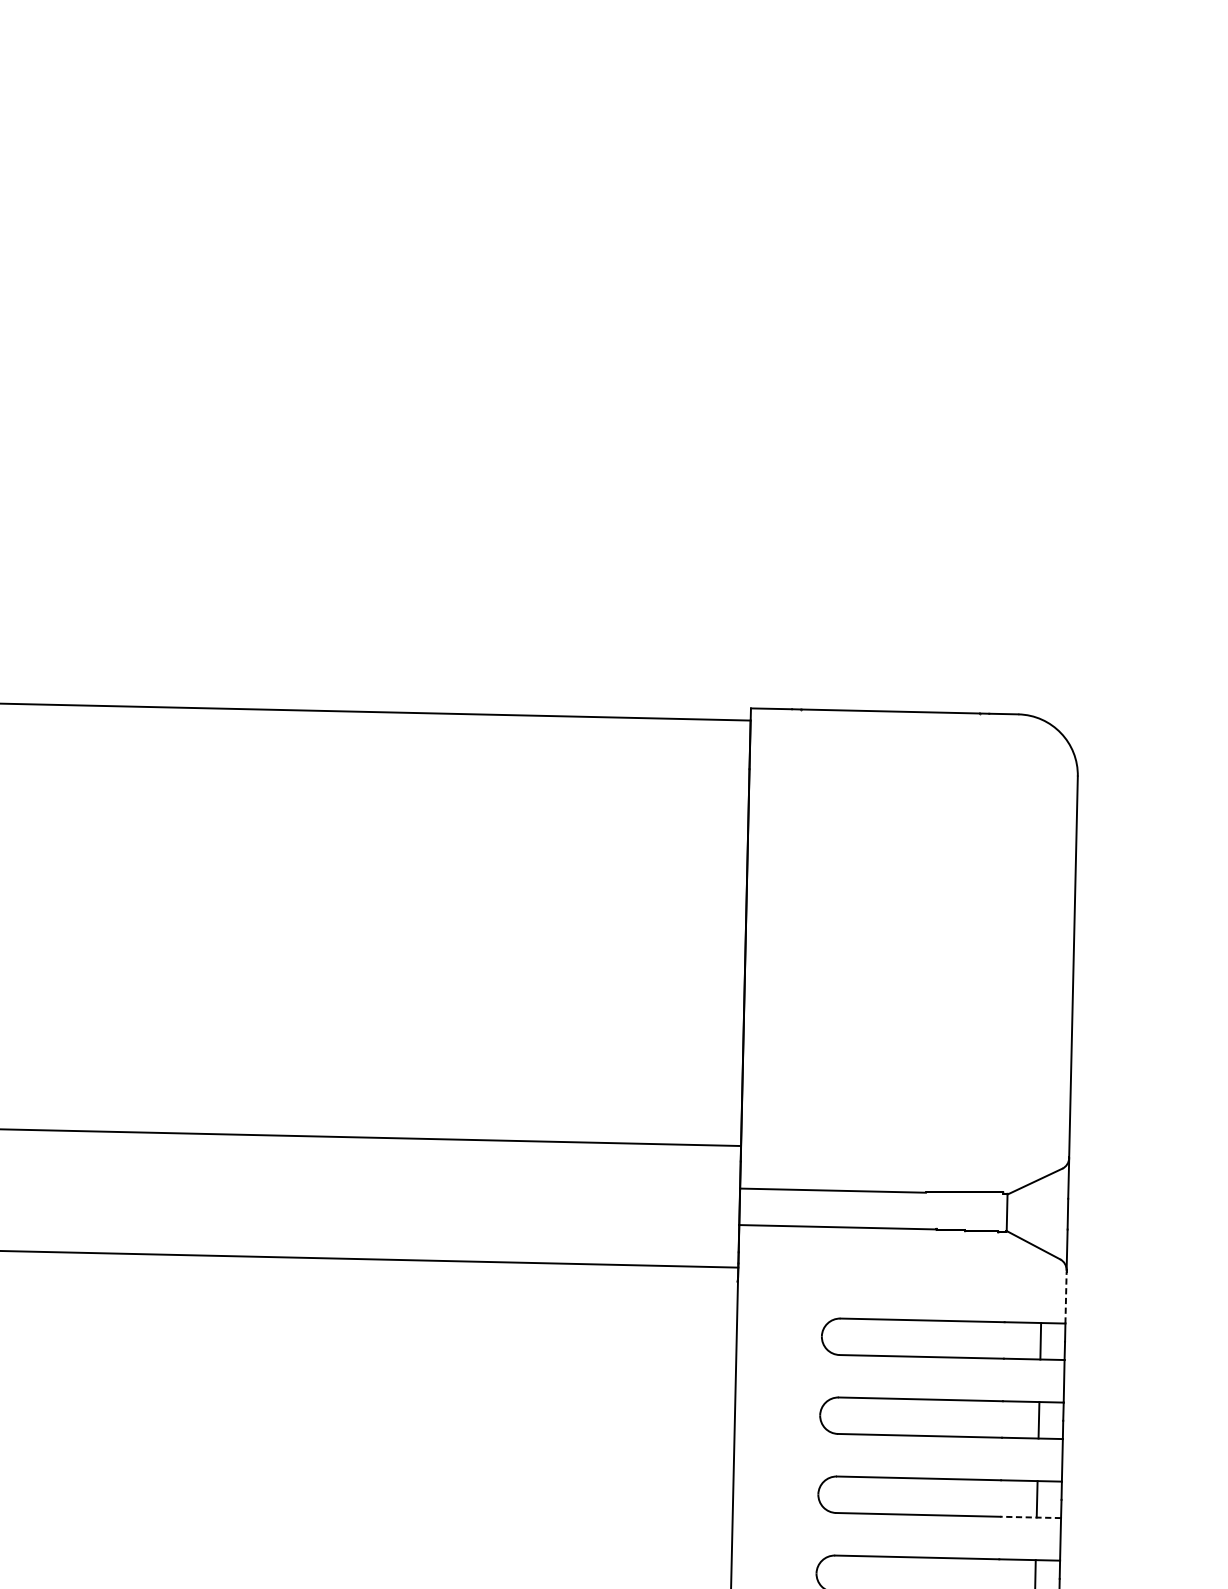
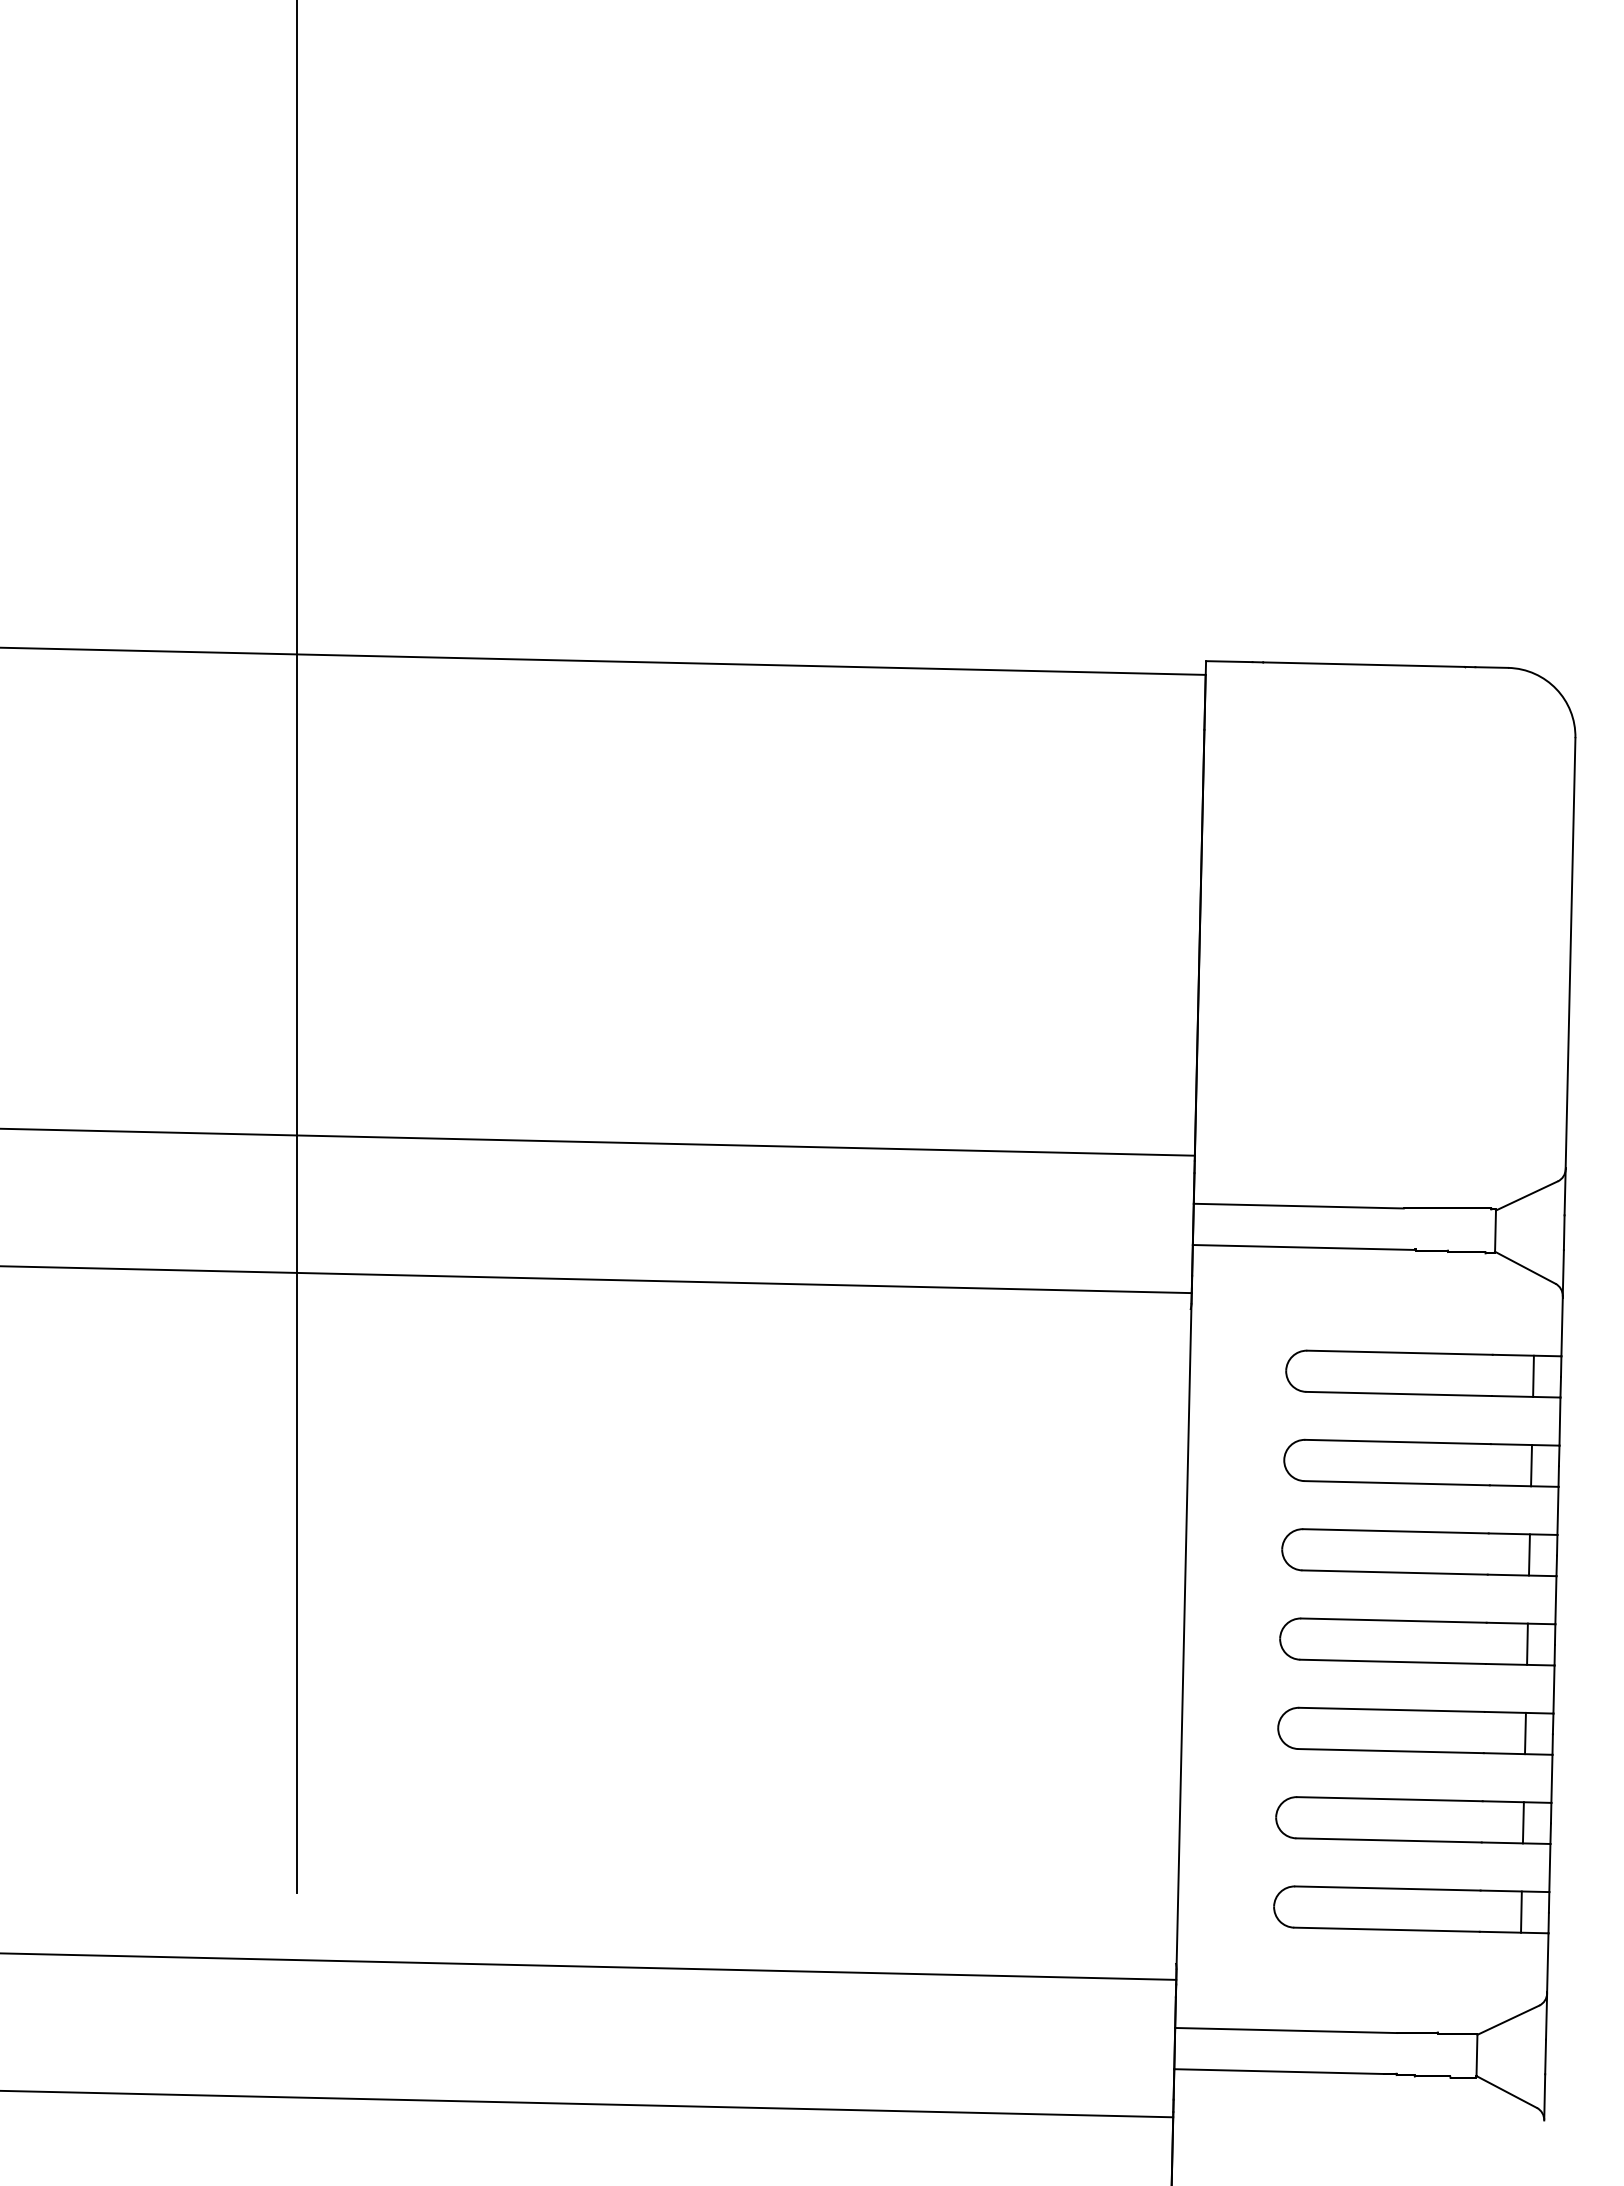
line: (1066, 1297) -> (1562, 1326), dashed -> solid
line: (1030, 1517) -> (1521, 1575), dashed -> solid

